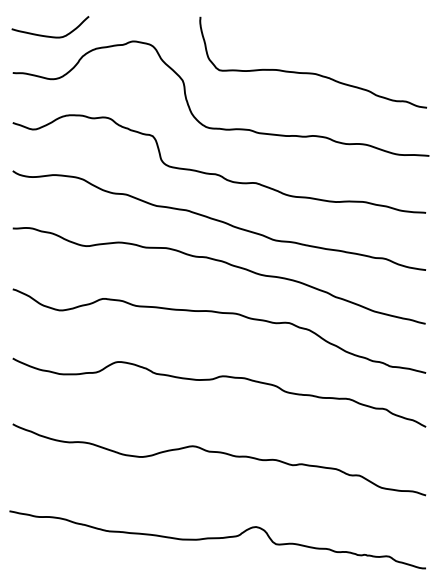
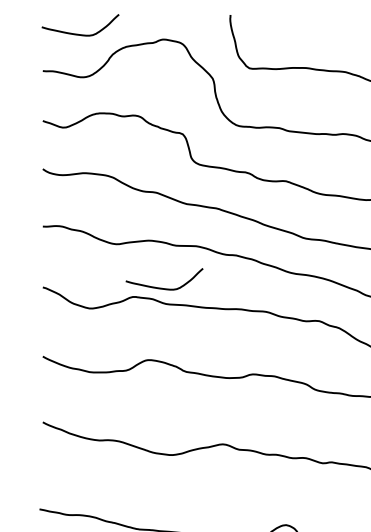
curve: (132, 289) -> (162, 287), added

